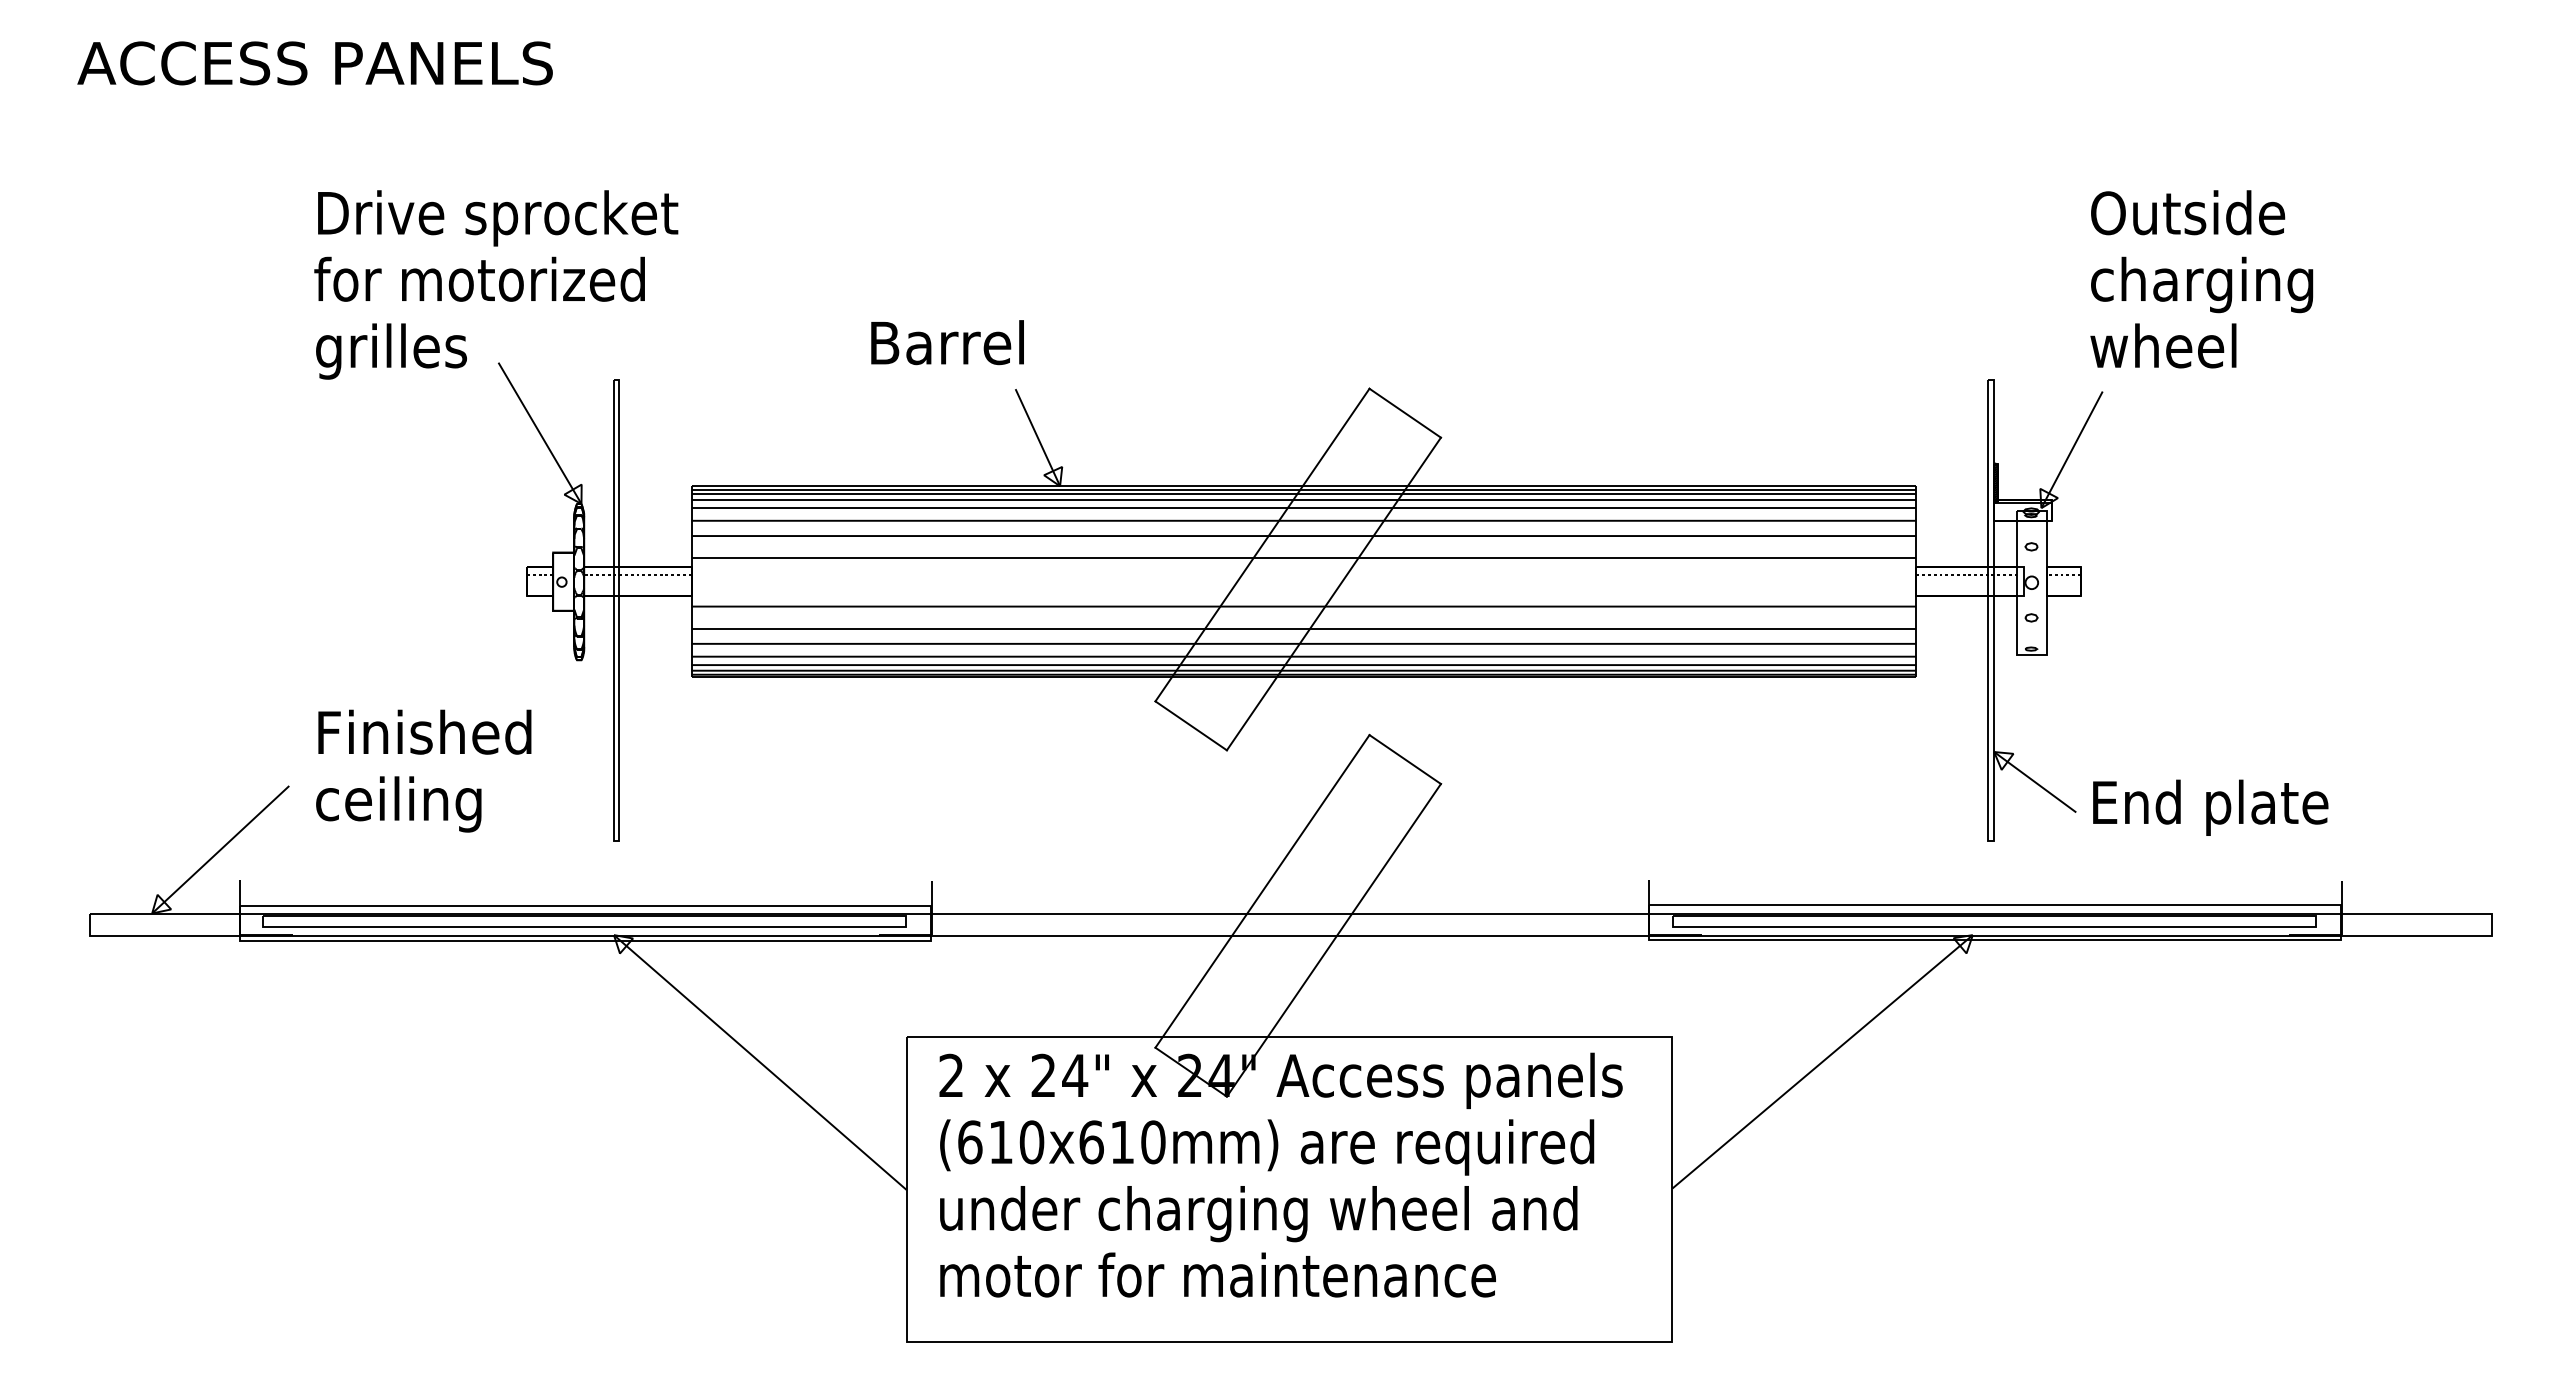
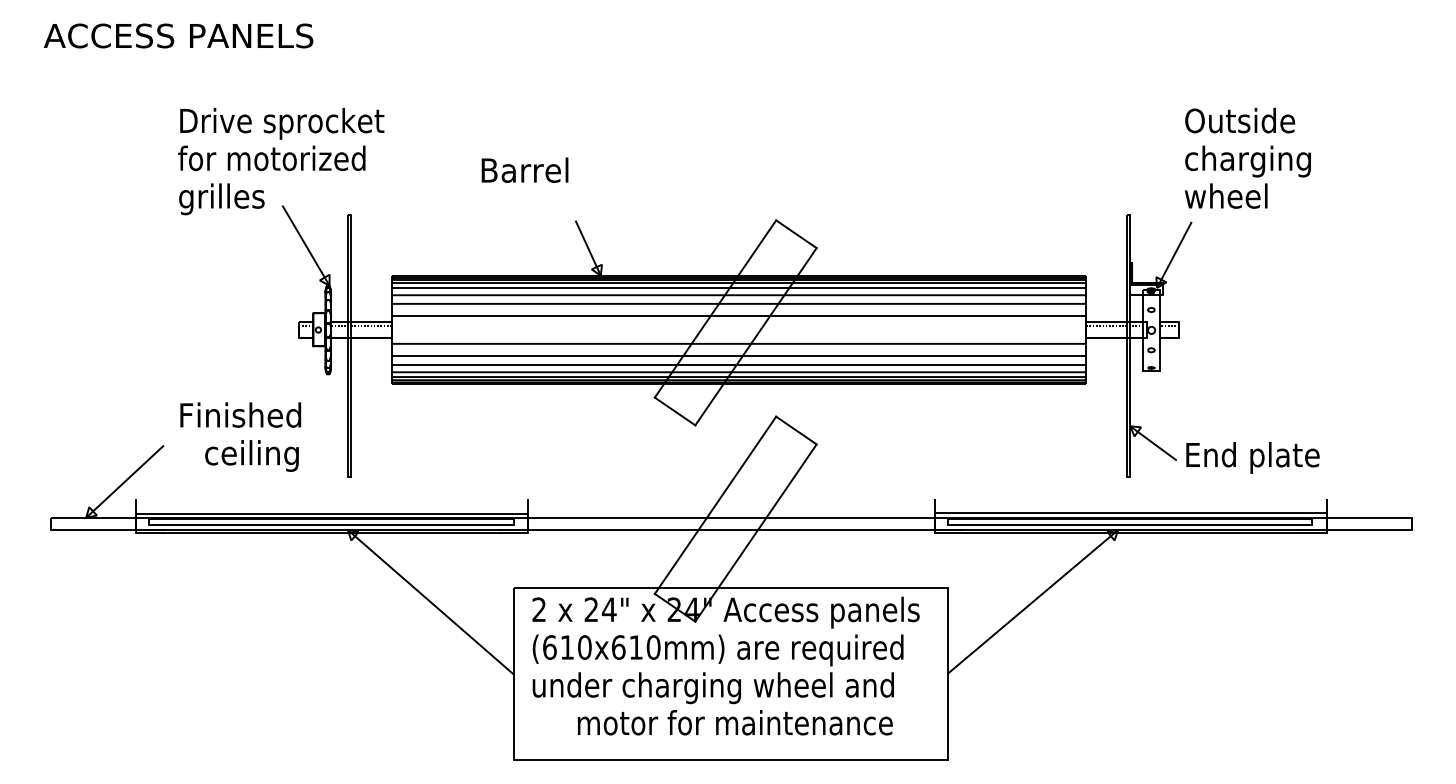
text: (946, 341) -> (524, 169), moved
text: (397, 803) -> (251, 455), moved
text: (1218, 1274) -> (735, 722), moved

